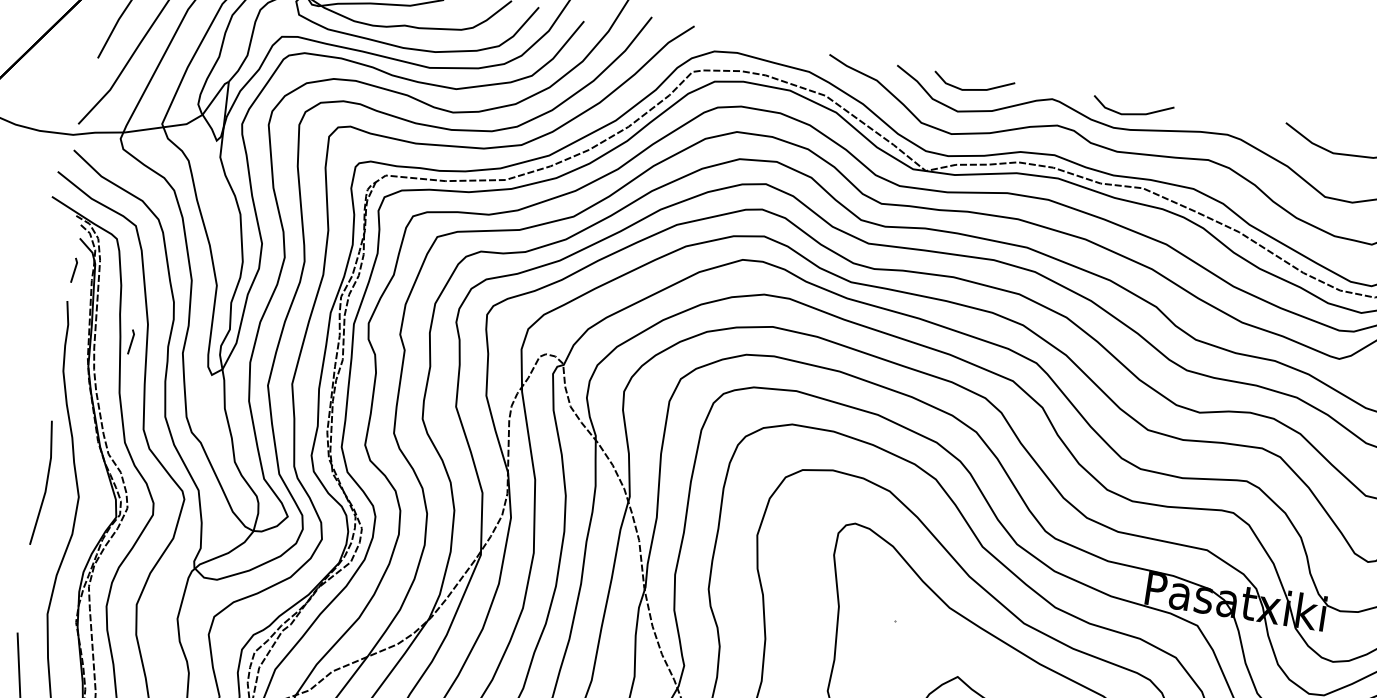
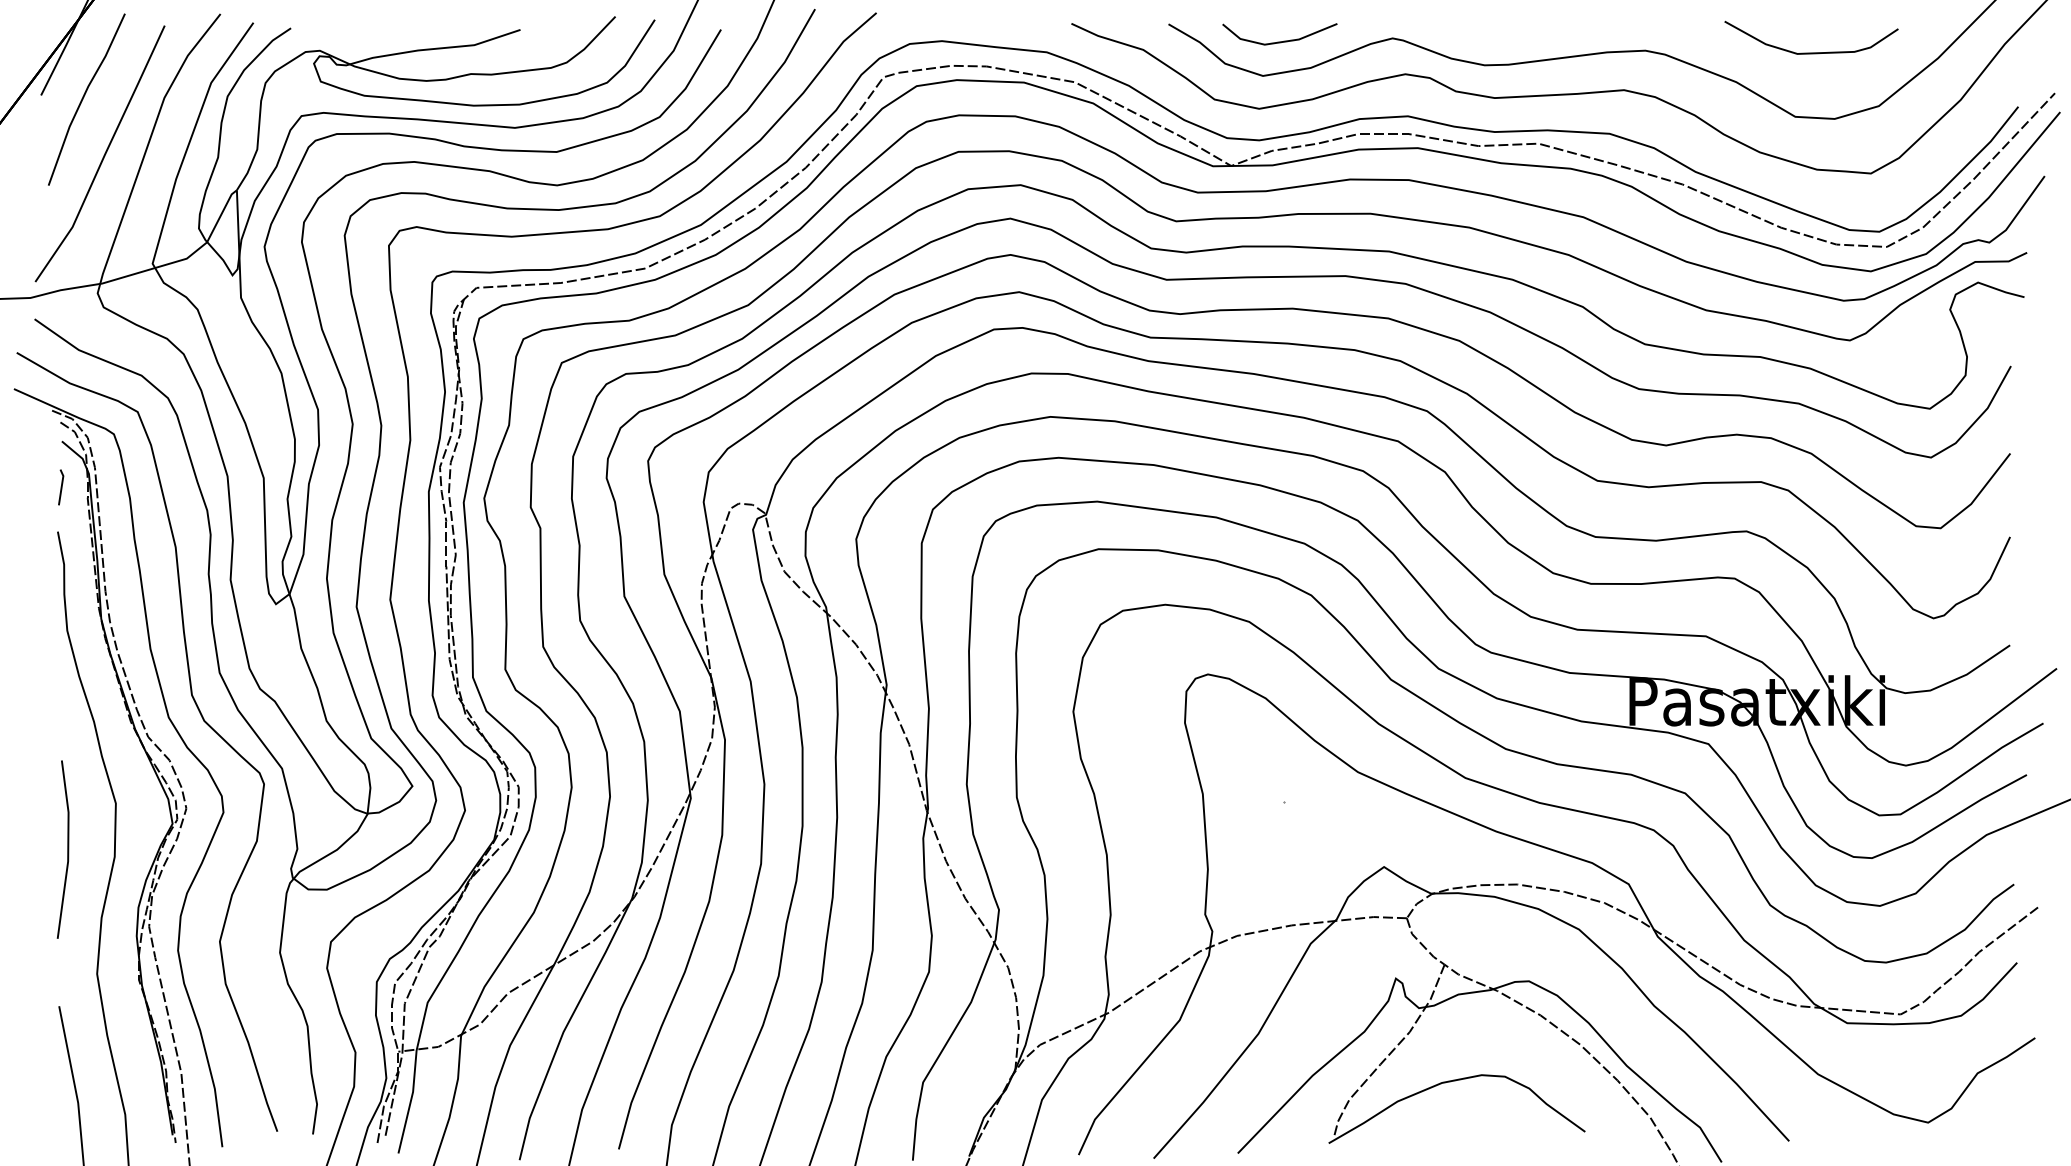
line: (1132, 113) -> (1507, 41), removed
line: (131, 342) -> (156, 575), removed
line: (46, 483) -> (67, 849), moved

